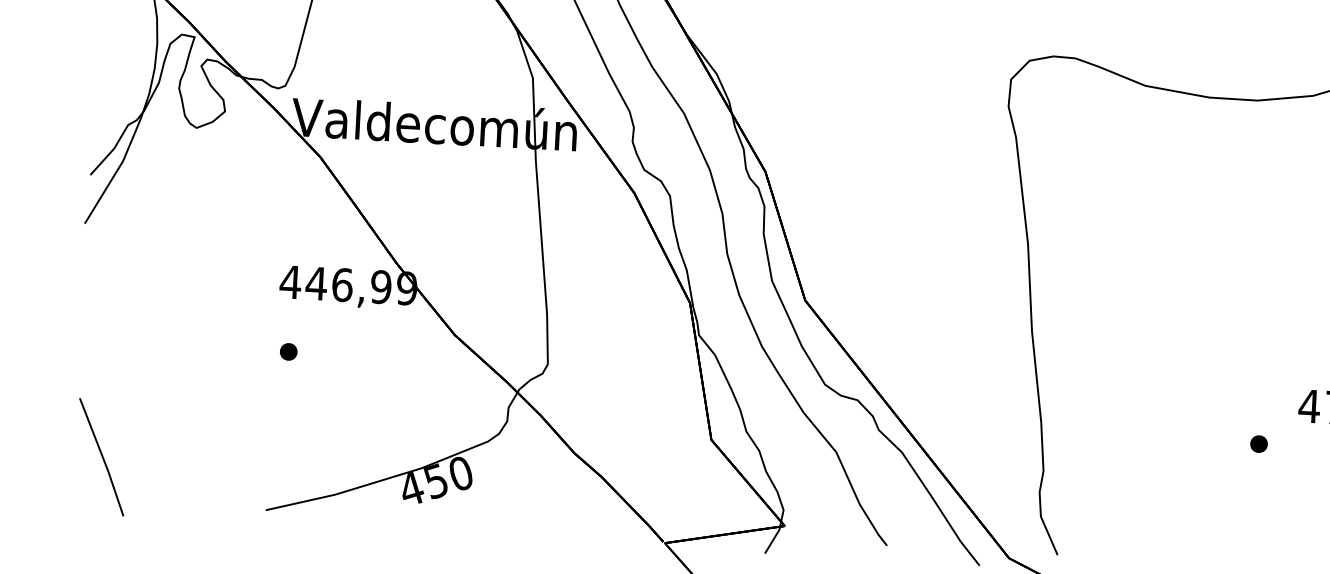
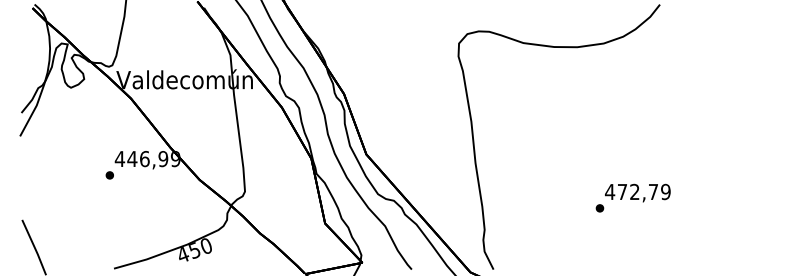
part: (287, 352) -> (109, 175), moved
part: (1258, 444) -> (599, 208), moved

